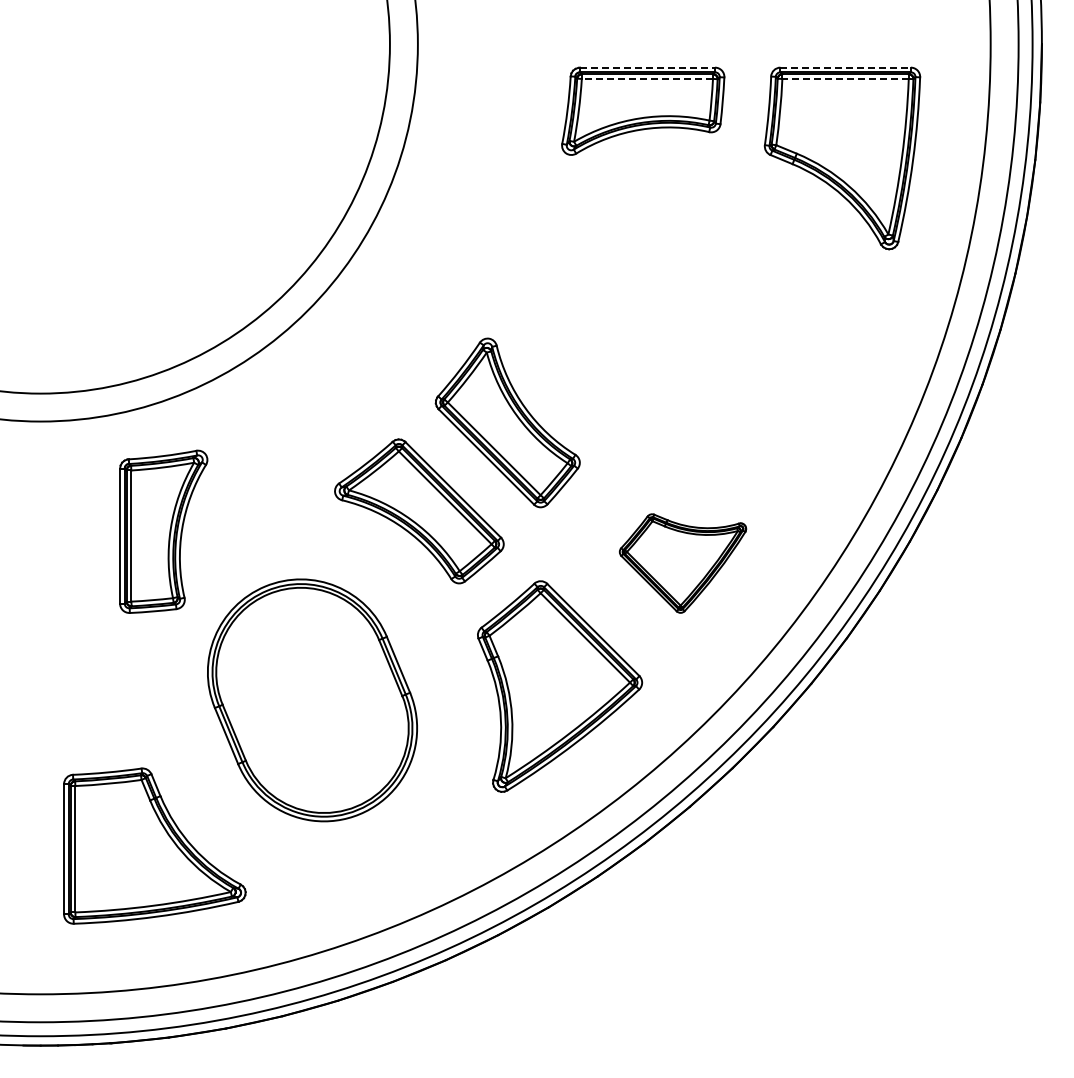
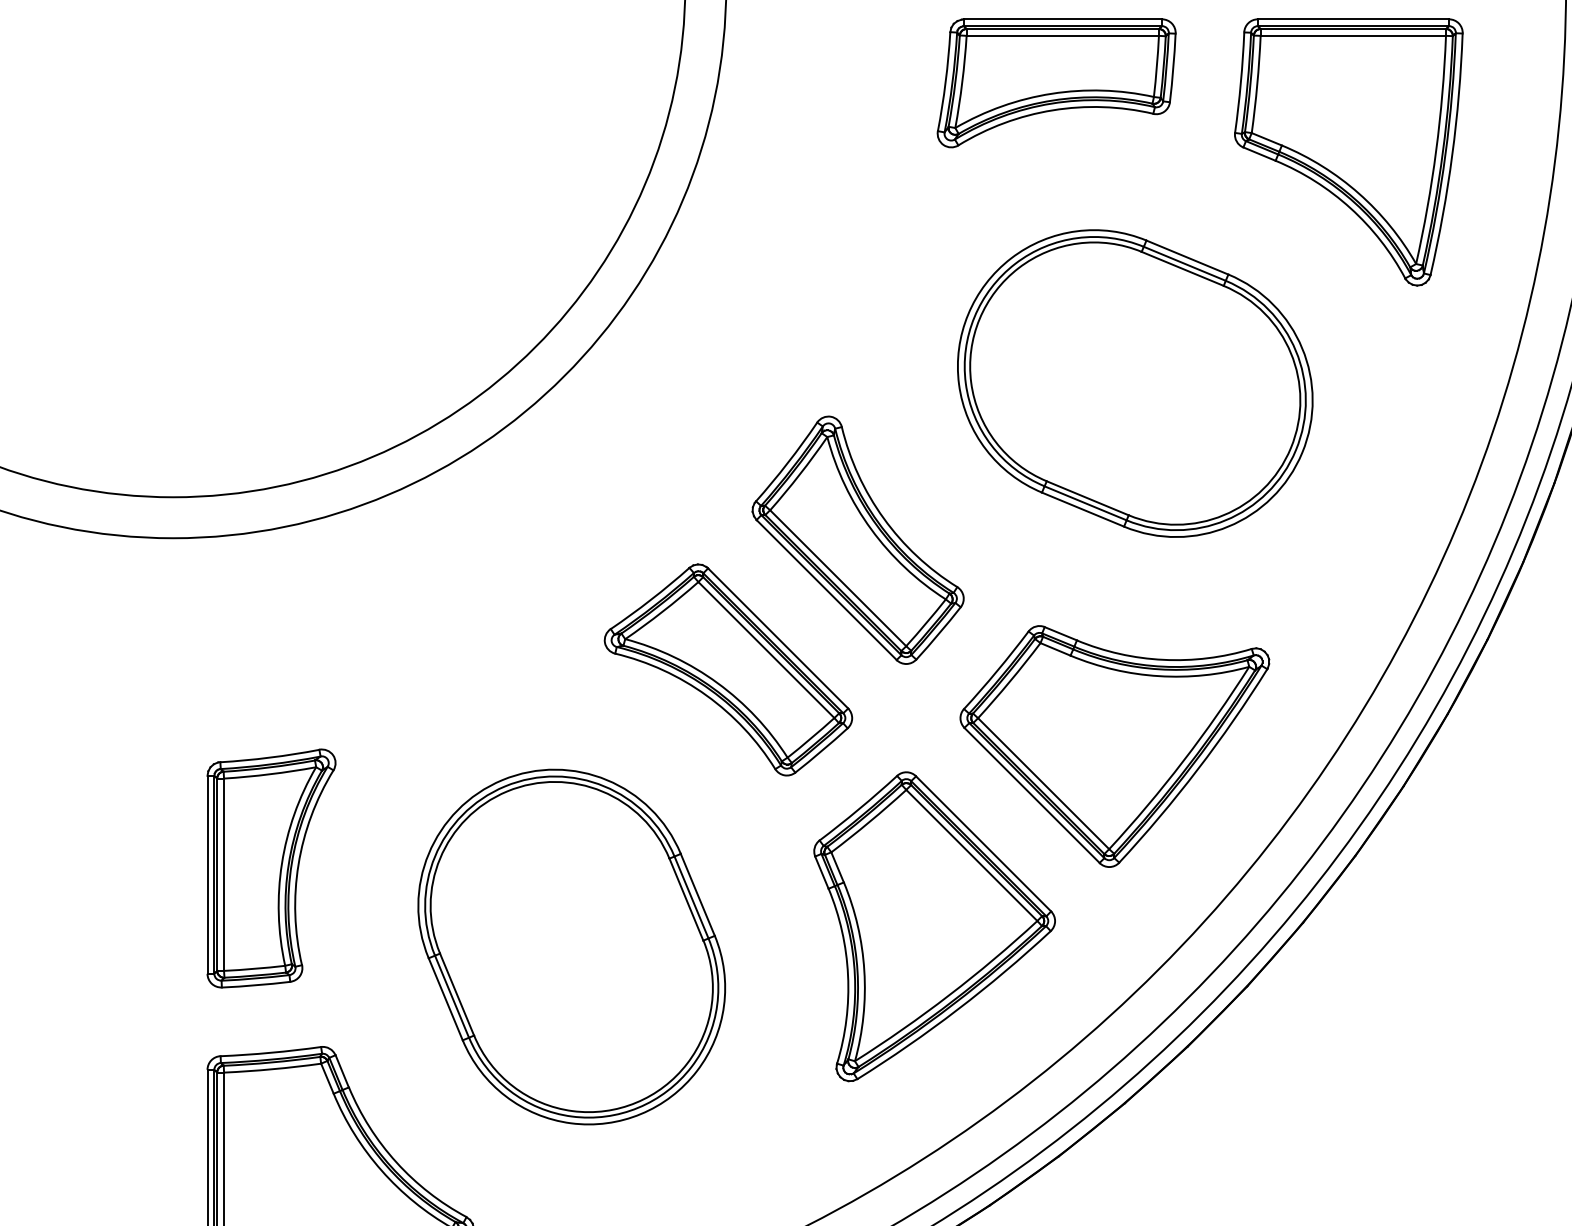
line: (647, 67) -> (1062, 19), dashed -> solid
line: (846, 67) -> (1354, 19), dashed -> solid
line: (647, 78) -> (1062, 35), dashed -> solid
line: (845, 78) -> (1353, 35), dashed -> solid
part: (696, 315) -> (1134, 382), added
part: (163, 531) -> (271, 868), moved
part: (682, 563) -> (1114, 746), size x1.67

